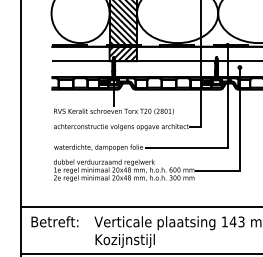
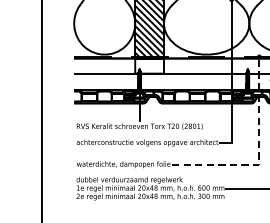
hatch: (122, 53) -> (148, 65), removed
line: (227, 138) -> (259, 154), solid -> dashed

